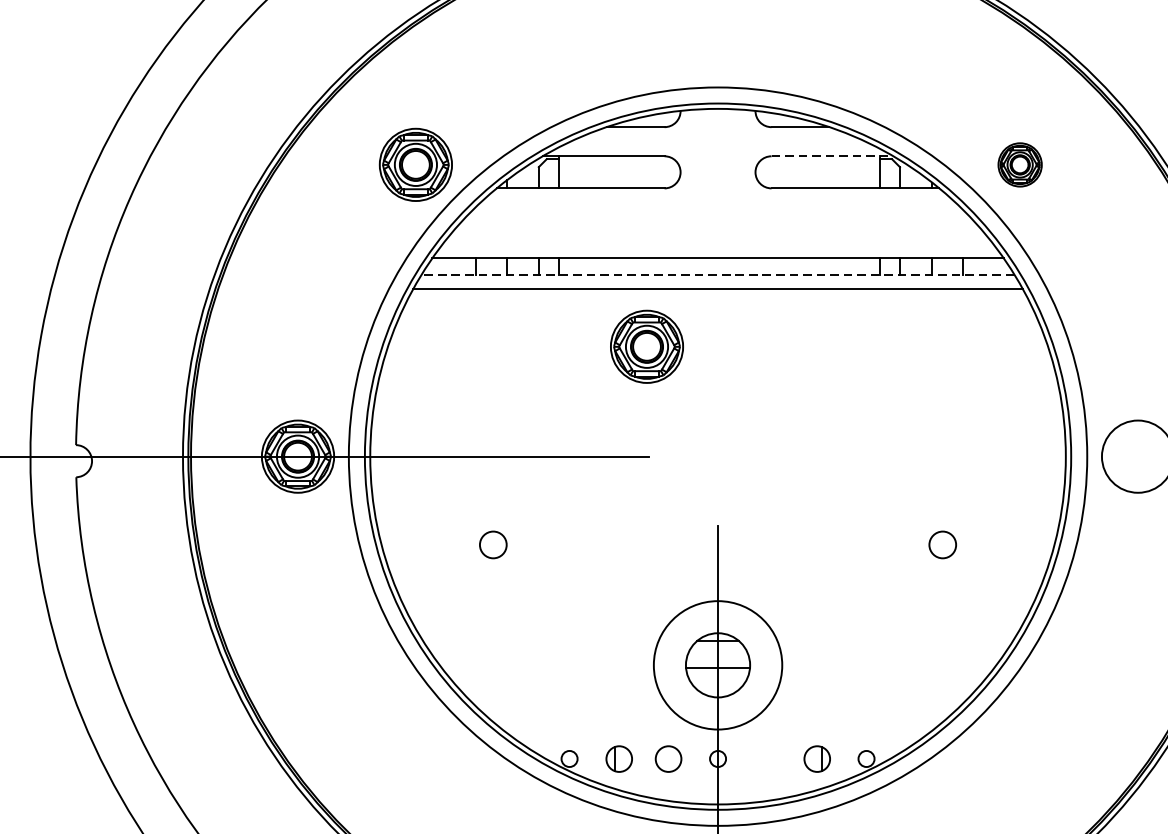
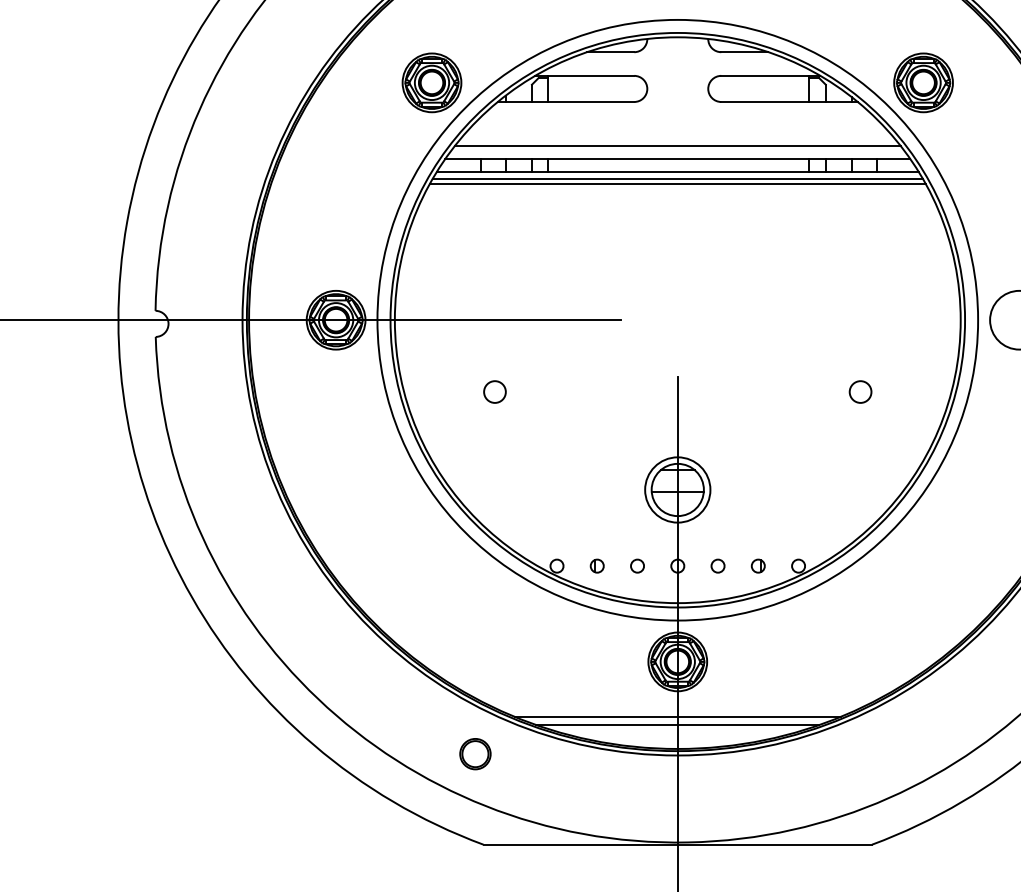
line: (832, 155) -> (770, 75), dashed -> solid
part: (1020, 164) -> (923, 82), size x1.67
line: (717, 241) -> (677, 145), added
line: (717, 275) -> (677, 172), dashed -> solid
line: (717, 282) -> (677, 178), added
part: (646, 346) -> (619, 230), removed
circle: (717, 664) -> (677, 489), size x0.62
part: (618, 758) -> (596, 565), size x0.62
circle: (668, 758) -> (637, 565), size x0.62
circle: (766, 758) -> (717, 565), added
part: (816, 758) -> (757, 565), size x0.62

